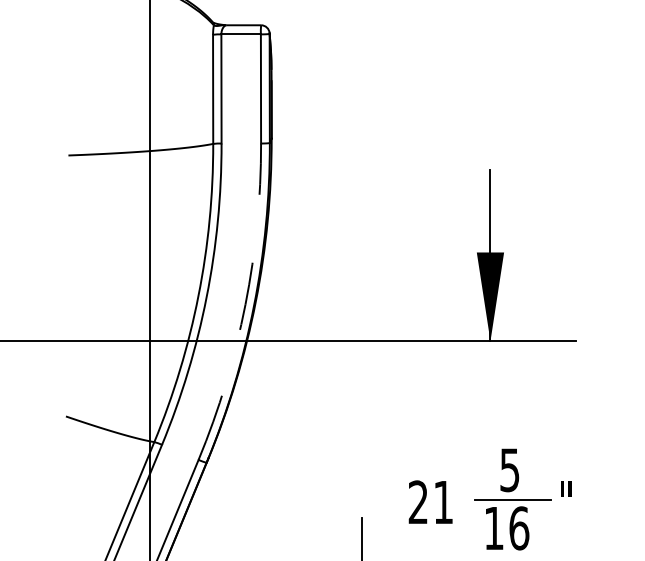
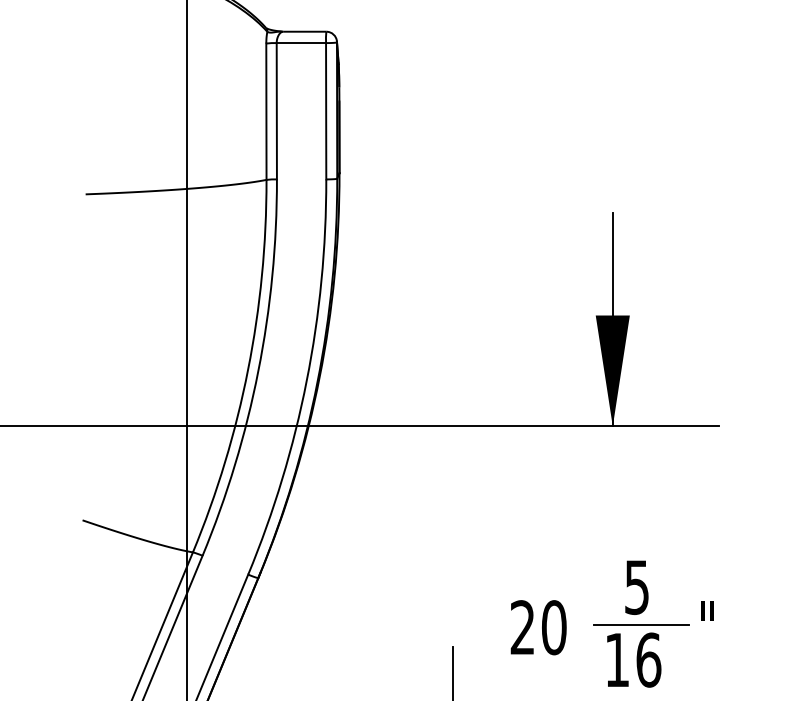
arc: (245, 304) -> (306, 380), dashed -> solid
text: (443, 502) -> (554, 627), 21 -> 20

